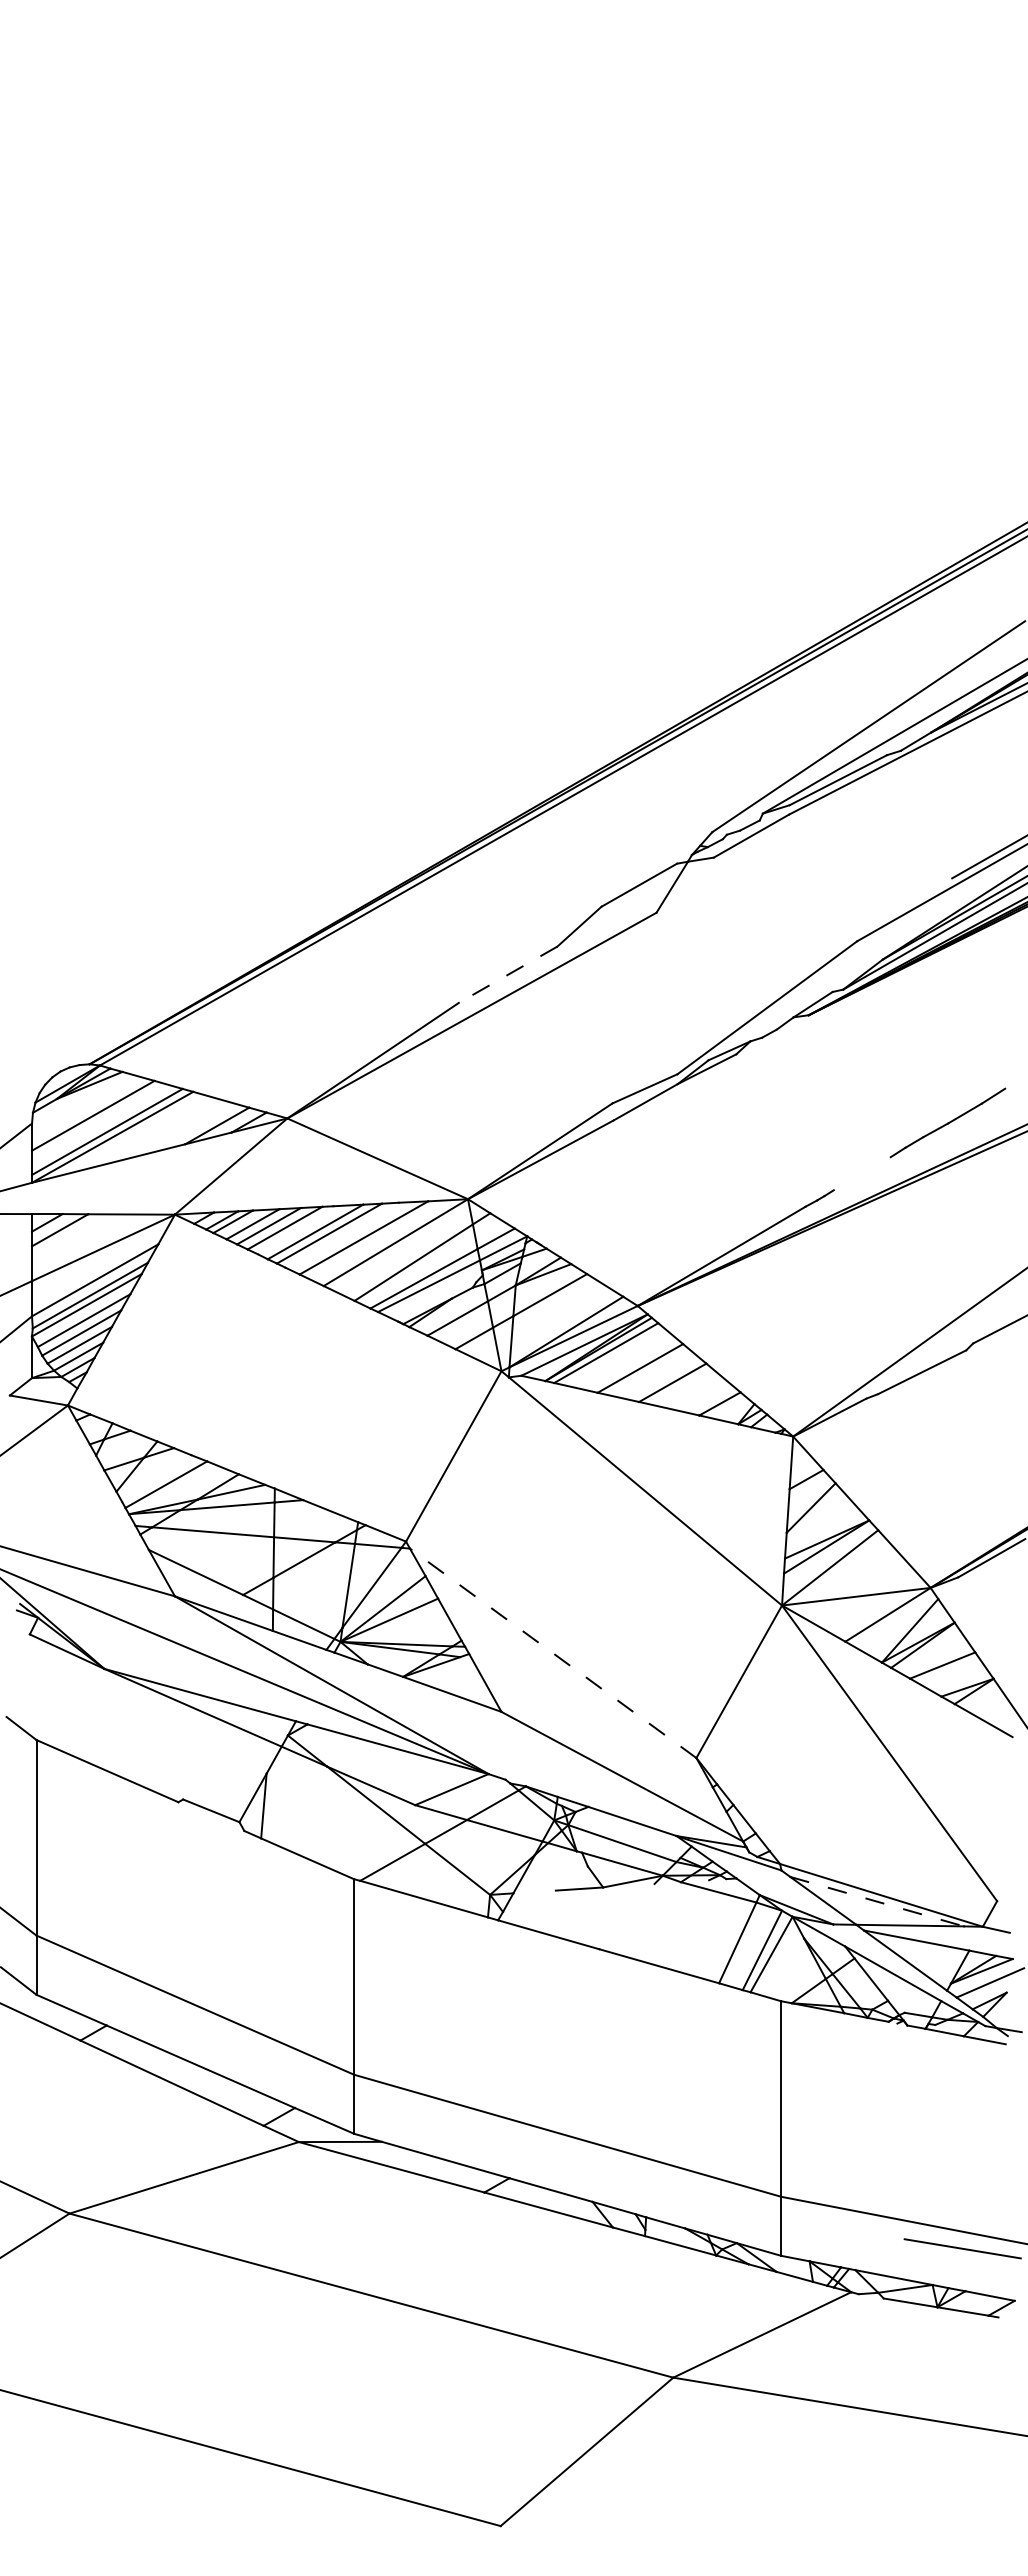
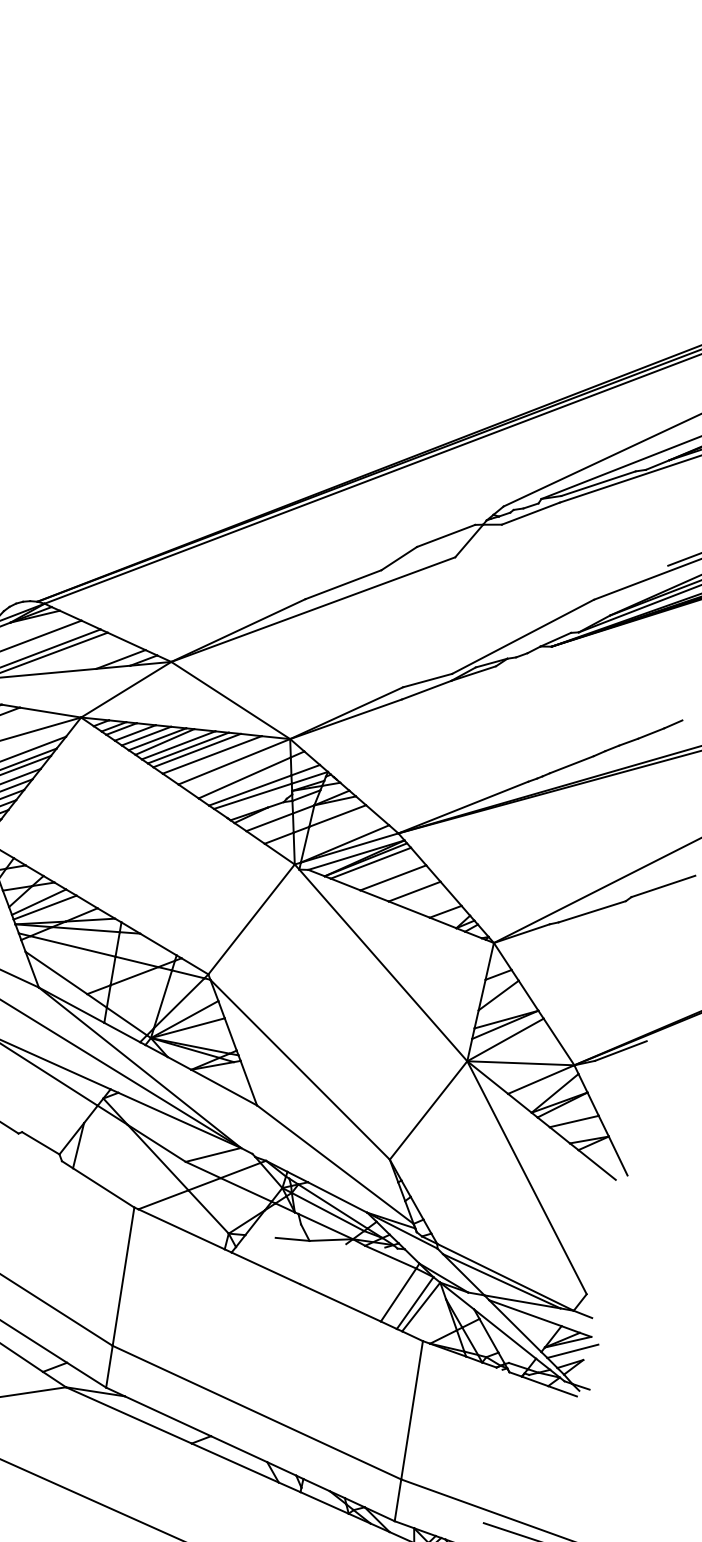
line: (508, 974) -> (343, 584), dashed -> solid
line: (861, 1173) -> (571, 764), added
line: (295, 1230) -> (164, 742), added
line: (341, 1234) -> (196, 750), added
line: (156, 1478) -> (38, 902), added
line: (552, 1653) -> (299, 1069), dashed -> solid
line: (627, 1834) -> (332, 1206), added
line: (877, 1901) -> (502, 1281), dashed -> solid

